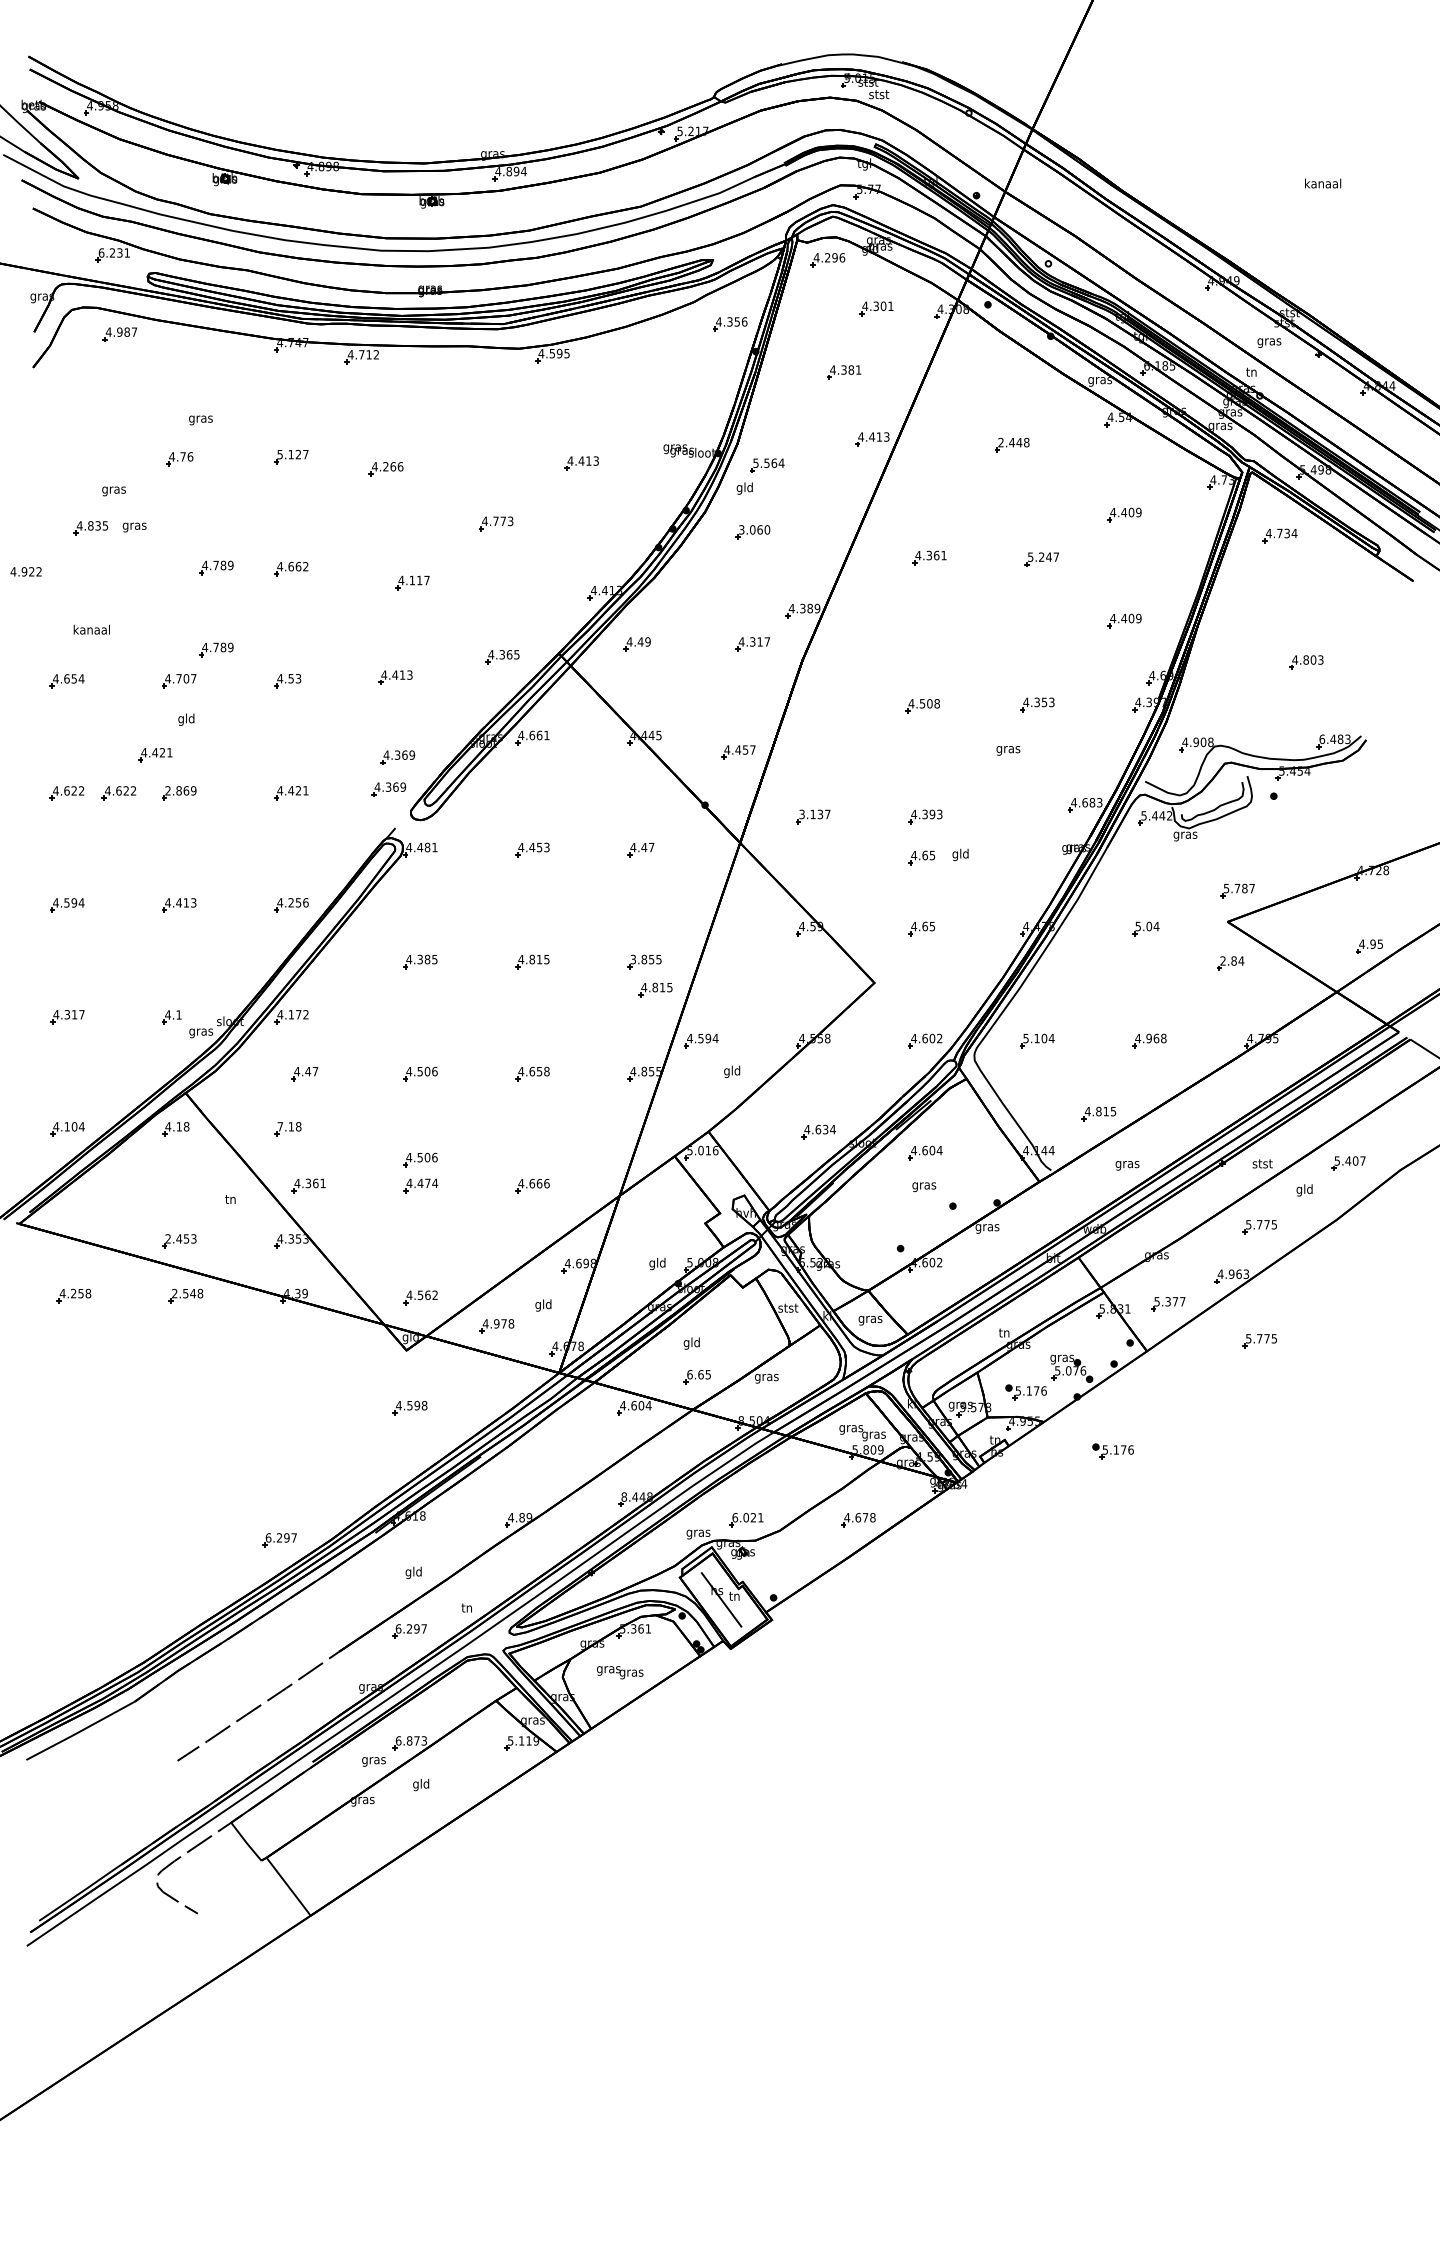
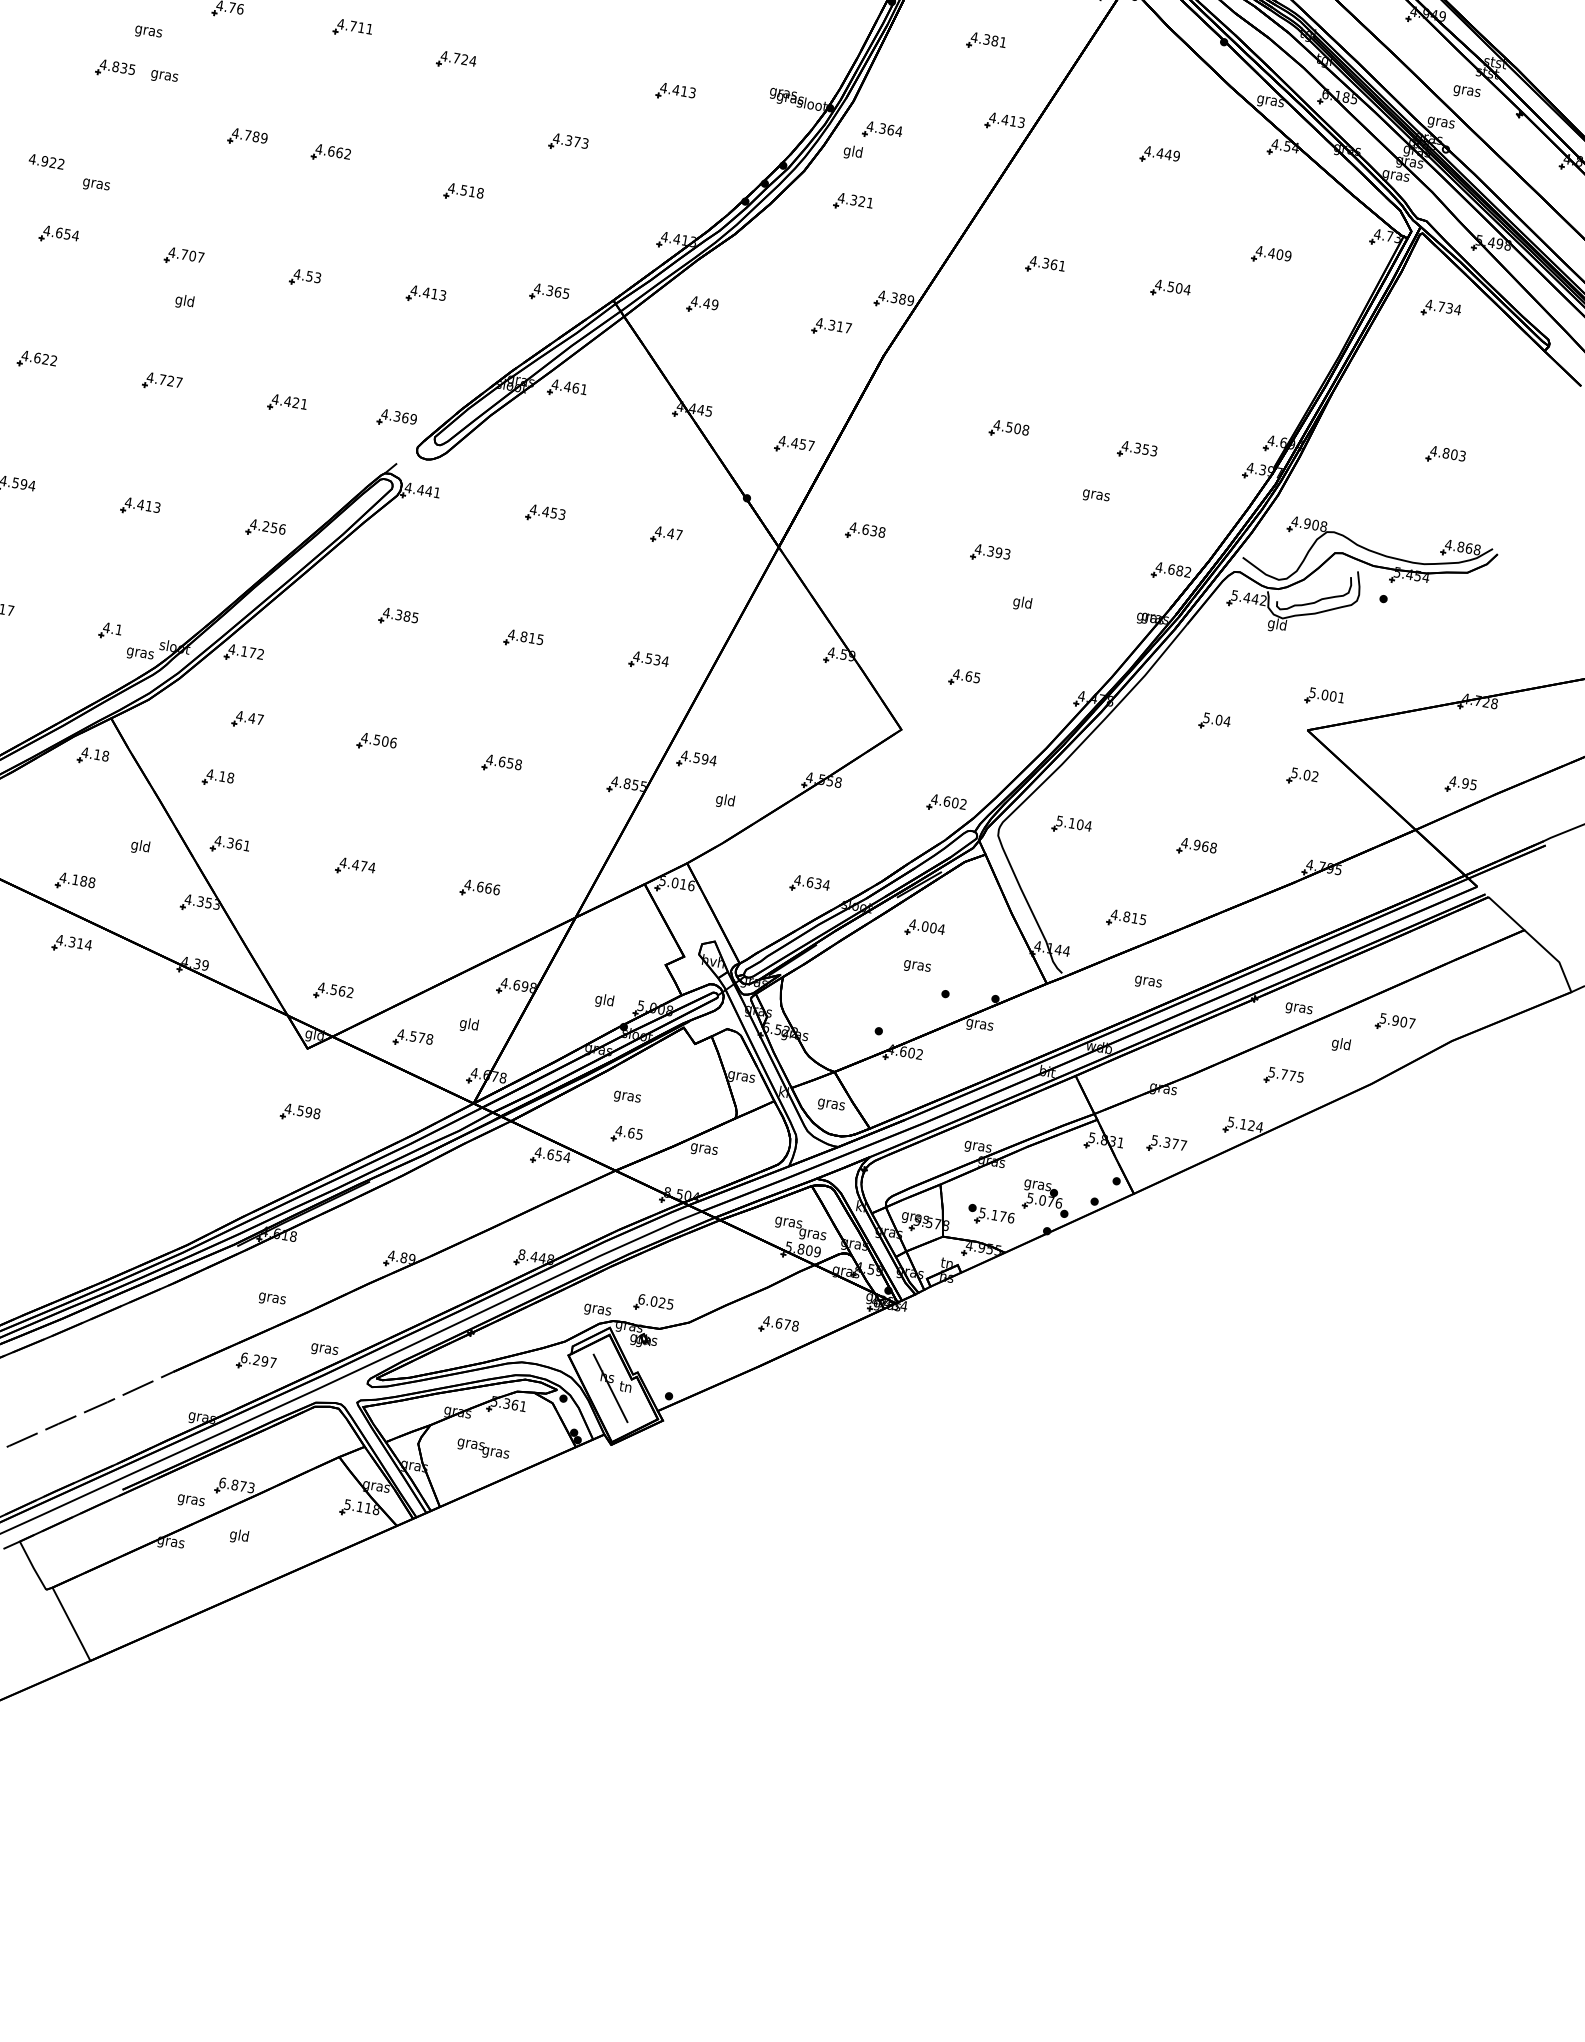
text: (1251, 373) -> (1440, 122), tn -> gras
text: (1013, 442) -> (1161, 153), 2.448 -> 4.449
text: (292, 454) -> (354, 26), 5.127 -> 4.711
text: (761, 463) -> (876, 127), 5.564 -> 4.364
text: (393, 466) -> (465, 59), 4.266 -> 4.724
text: (495, 521) -> (568, 140), 4.773 -> 4.373
text: (754, 529) -> (855, 200), 3.060 -> 4.321
text: (1043, 556) -> (1173, 286), 5.247 -> 4.504
text: (25, 571) -> (46, 161), moved
text: (419, 580) -> (472, 191), 4.117 -> 4.518
part: (1124, 620) -> (1251, 373), removed
text: (91, 630) -> (96, 183), kanaal -> gras
part: (216, 649) -> (231, 229), removed
text: (532, 735) -> (567, 386), 4.661 -> 4.461
text: (1334, 739) -> (1462, 547), 6.483 -> 4.868
part: (155, 755) -> (143, 335), removed
part: (397, 757) -> (412, 385), removed
text: (180, 790) -> (164, 379), 2.869 -> 4.727
part: (118, 793) -> (94, 370), removed
text: (1099, 802) -> (1187, 572), 4.683 -> 4.682
text: (814, 814) -> (867, 529), 3.137 -> 4.638
text: (1185, 835) -> (1277, 625), gras -> gld
text: (427, 847) -> (428, 491), 4.481 -> 4.441
part: (921, 857) -> (978, 598), removed
text: (1244, 888) -> (1332, 696), 5.787 -> 5.001
text: (645, 959) -> (650, 658), 3.855 -> 4.534
text: (1232, 960) -> (1305, 774), 2.84 -> 5.02
part: (655, 989) -> (655, 694), removed
text: (280, 1126) -> (210, 774), 7.18 -> 4.18
text: (924, 1150) -> (924, 926), 4.604 -> 4.004
part: (420, 1159) -> (360, 838), removed
text: (1348, 1160) -> (1395, 1020), 5.407 -> 5.907
text: (1262, 1164) -> (1299, 1007), stst -> gras
text: (230, 1200) -> (140, 846), tn -> gld
text: (180, 1238) -> (77, 879), 2.453 -> 4.188
text: (1233, 1273) -> (1245, 1123), 4.963 -> 5.124
text: (187, 1293) -> (74, 942), 2.548 -> 4.314
text: (788, 1309) -> (741, 1077), stst -> gras
text: (496, 1323) -> (413, 1036), 4.978 -> 4.578
text: (1004, 1334) -> (978, 1147), tn -> gras
part: (1259, 1341) -> (1261, 1204), removed
text: (691, 1343) -> (626, 1096), gld -> gras
text: (689, 1374) -> (618, 1130), 6.65 -> 4.65
text: (641, 1405) -> (559, 1155), 4.604 -> 4.654
part: (1112, 1451) -> (1075, 1298), removed
text: (760, 1517) -> (670, 1304), 6.021 -> 6.025
part: (279, 1540) -> (128, 1236), removed
text: (413, 1572) -> (272, 1297), gld -> gras
text: (466, 1609) -> (324, 1349), tn -> gras
text: (536, 1741) -> (376, 1510), 5.119 -> 5.118

